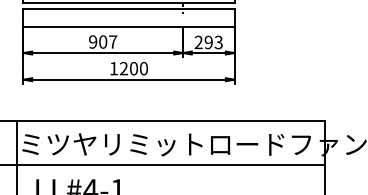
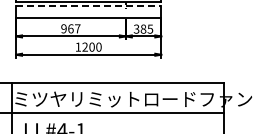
line: (128, 9) -> (88, 6), solid -> dashed
text: (102, 41) -> (70, 28), 907 -> 967
text: (208, 41) -> (143, 28), 293 -> 385

